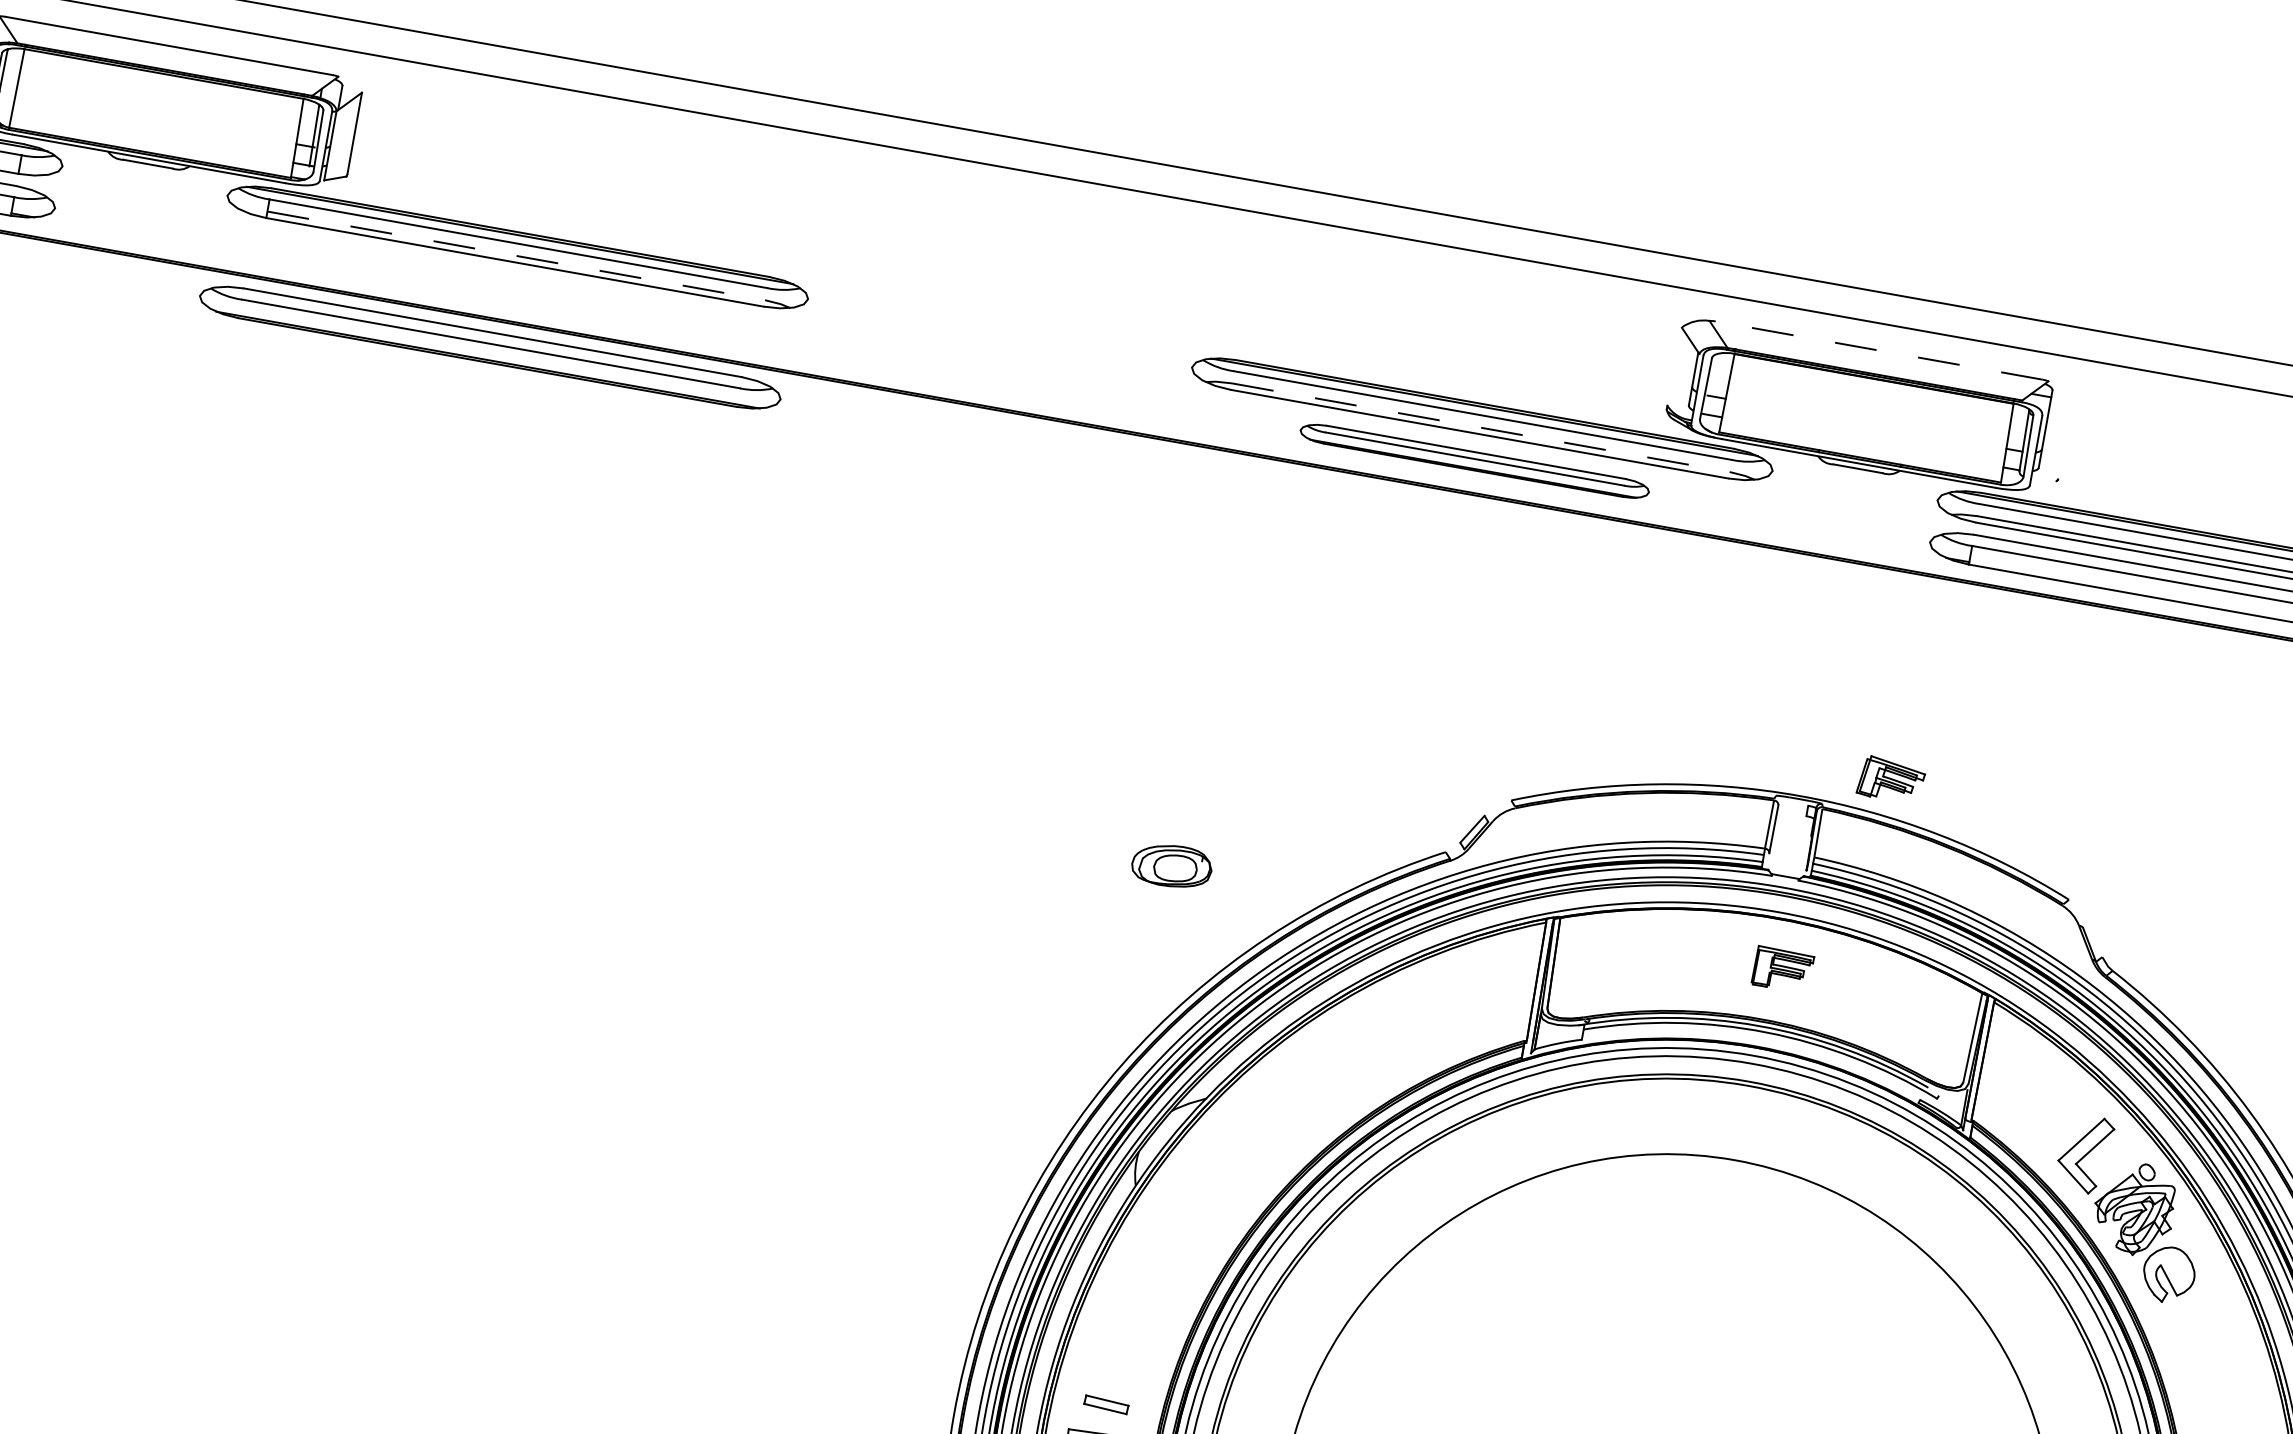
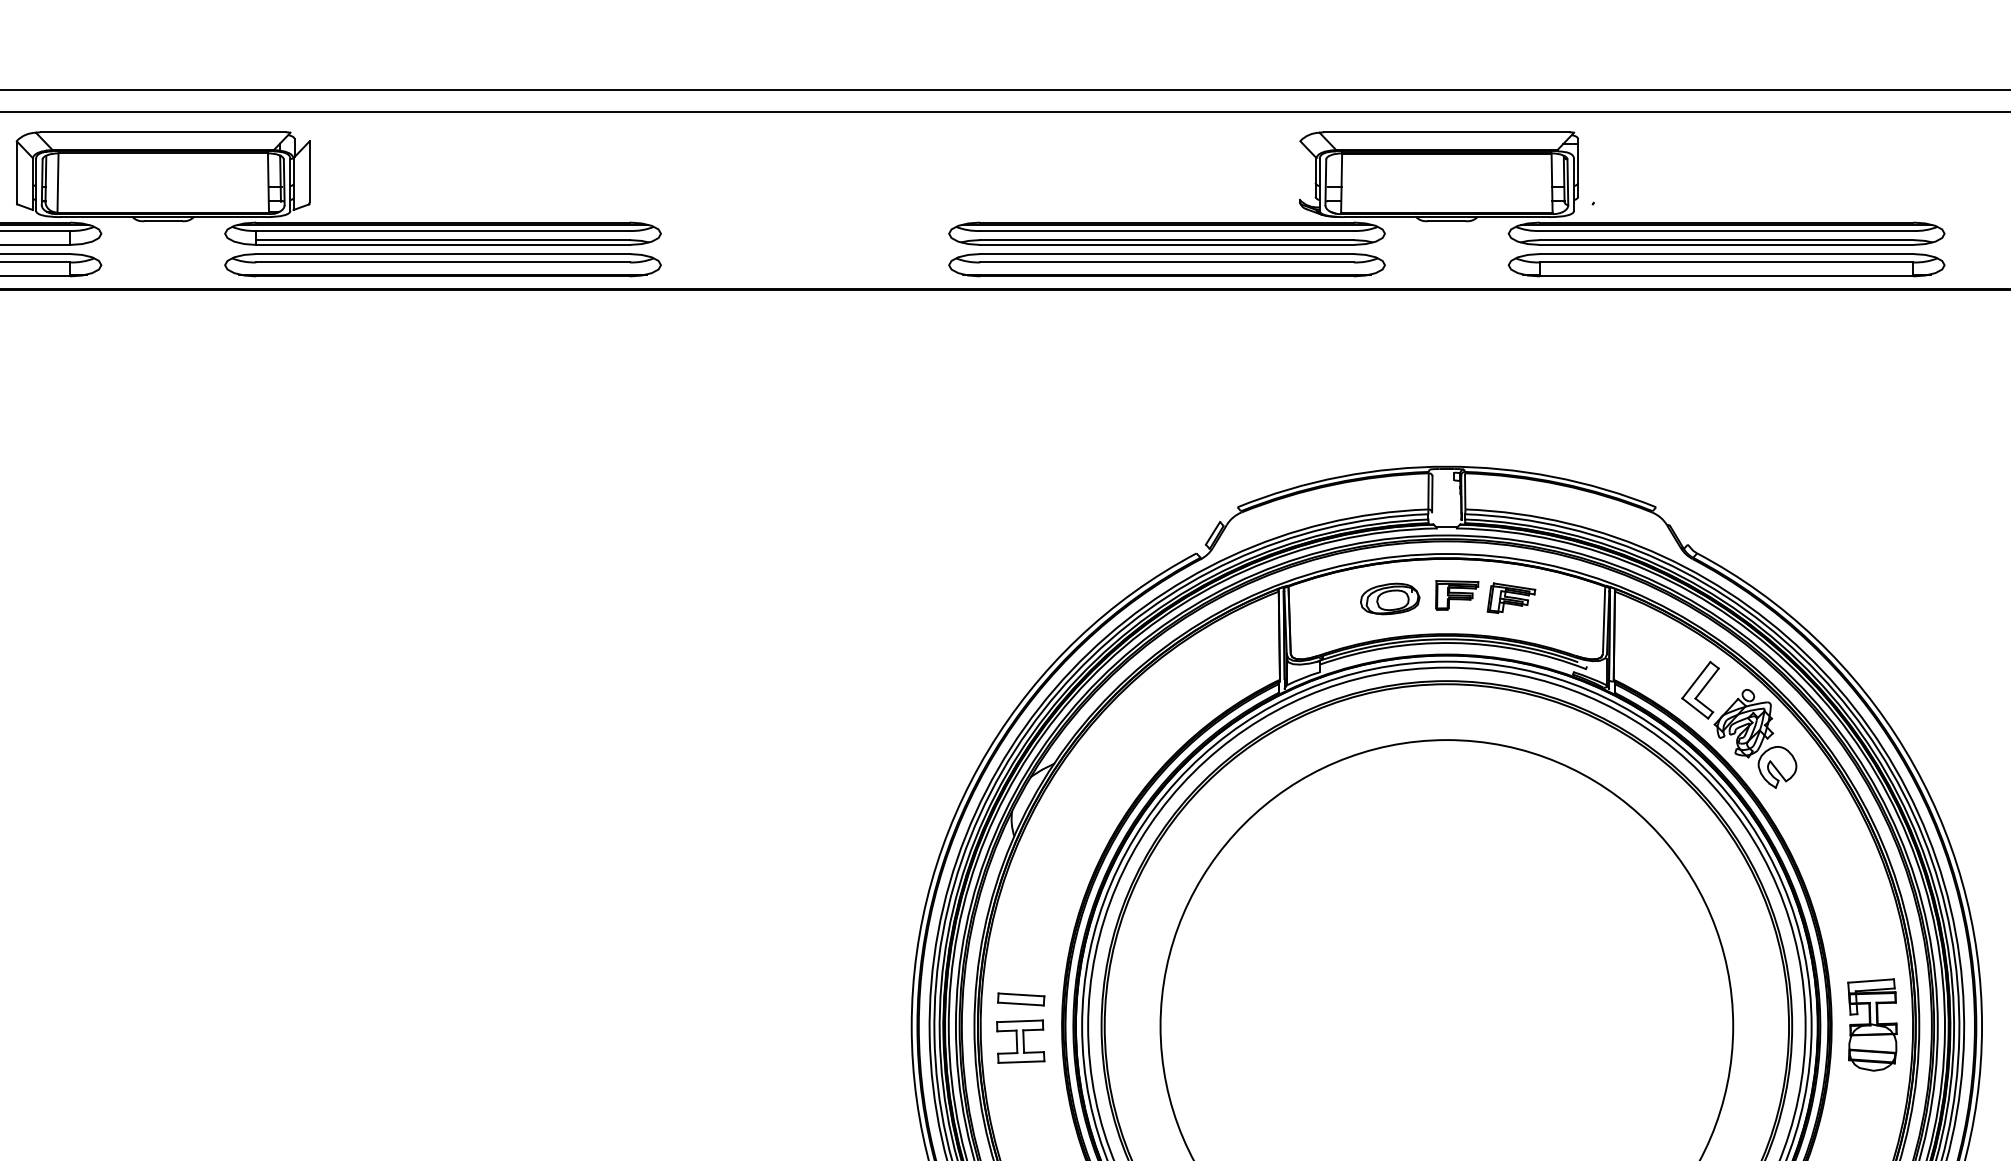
line: (516, 256) -> (443, 240), dashed -> solid
part: (489, 347) -> (442, 265), moved
line: (1878, 350) -> (1446, 132), dashed -> solid
line: (1481, 428) -> (1167, 240), dashed -> solid
part: (1474, 461) -> (1166, 265), size x1.67
part: (1891, 779) -> (1511, 597), moved
part: (1172, 865) -> (1390, 598), moved
part: (1106, 1404) -> (1021, 999), size x1.43

